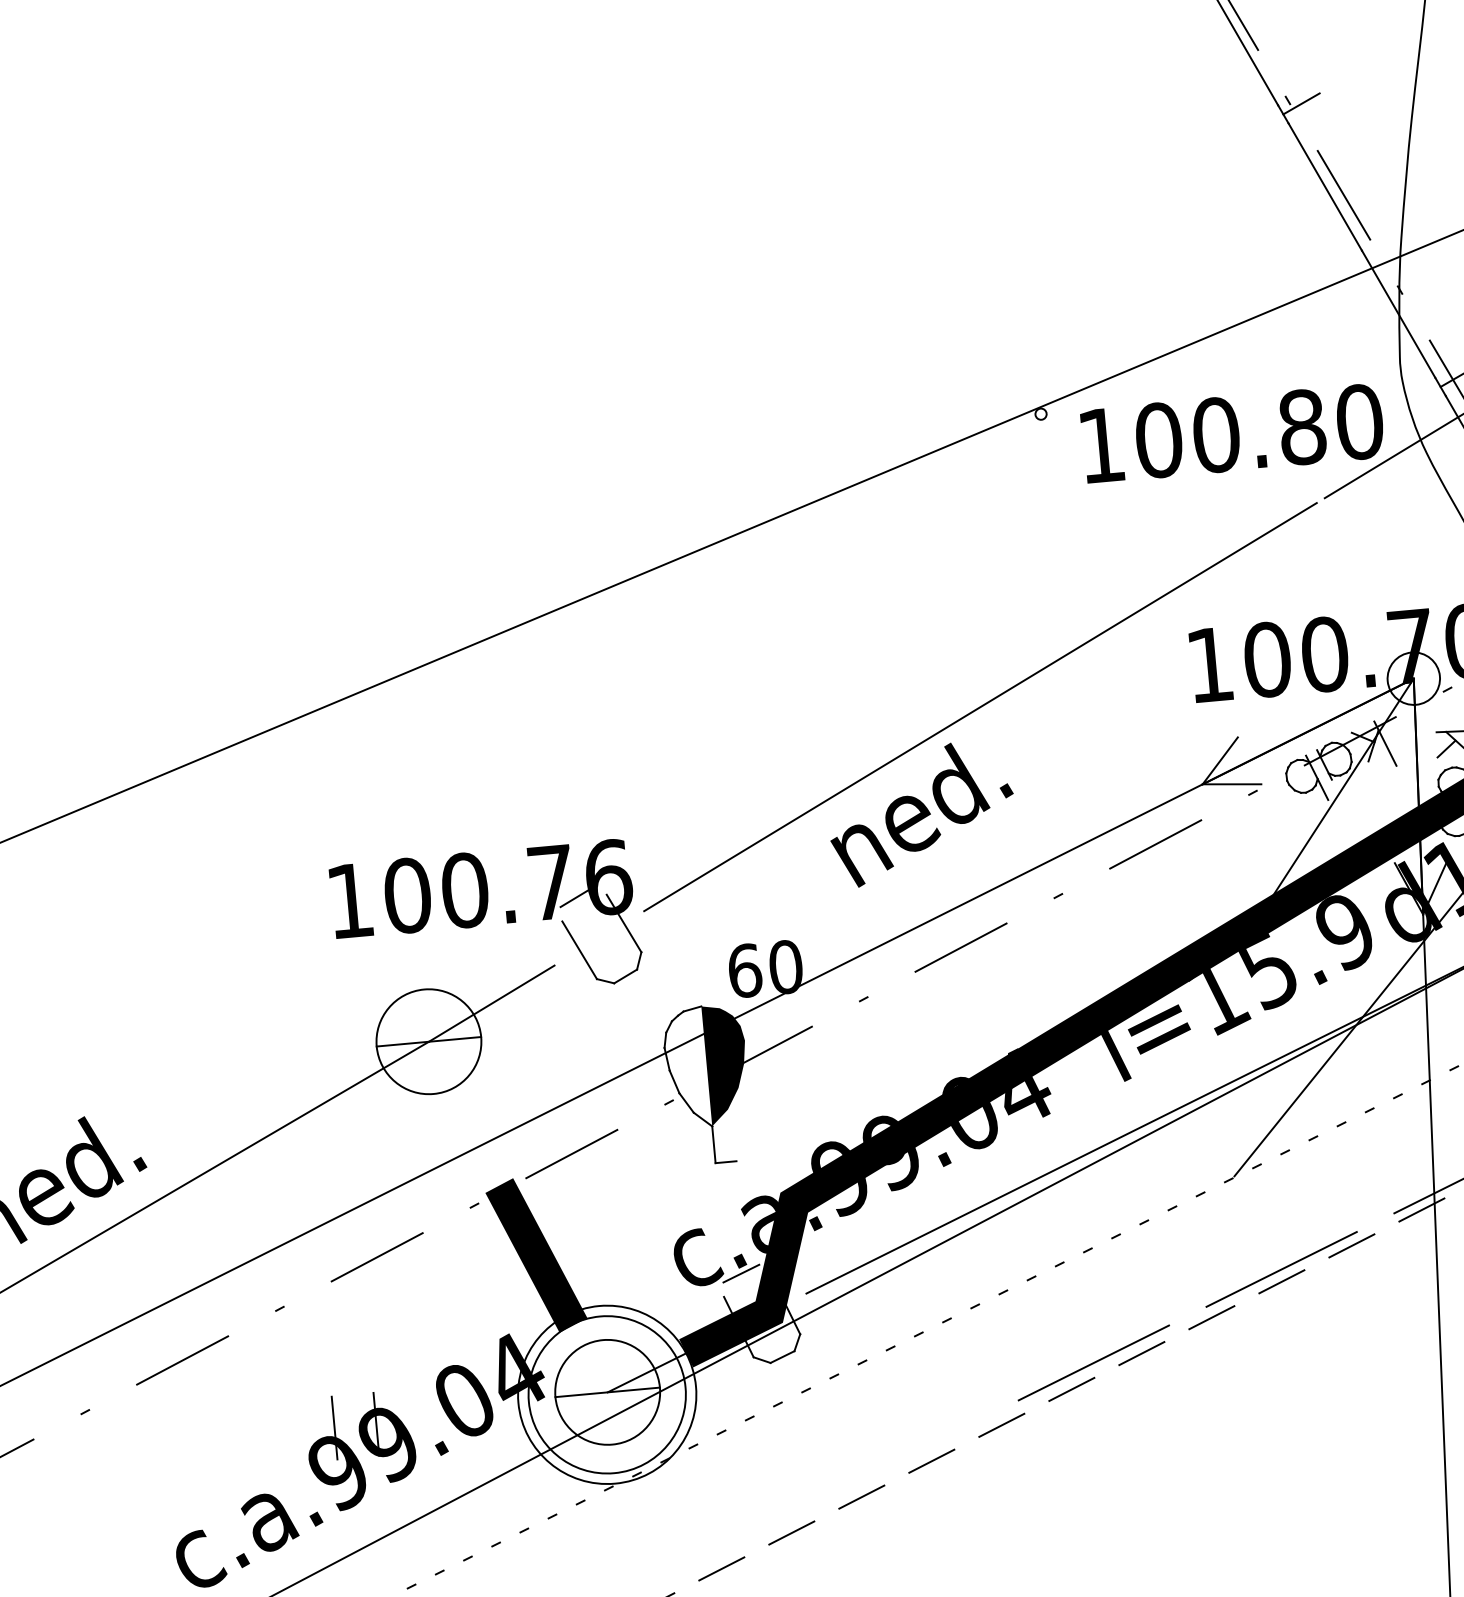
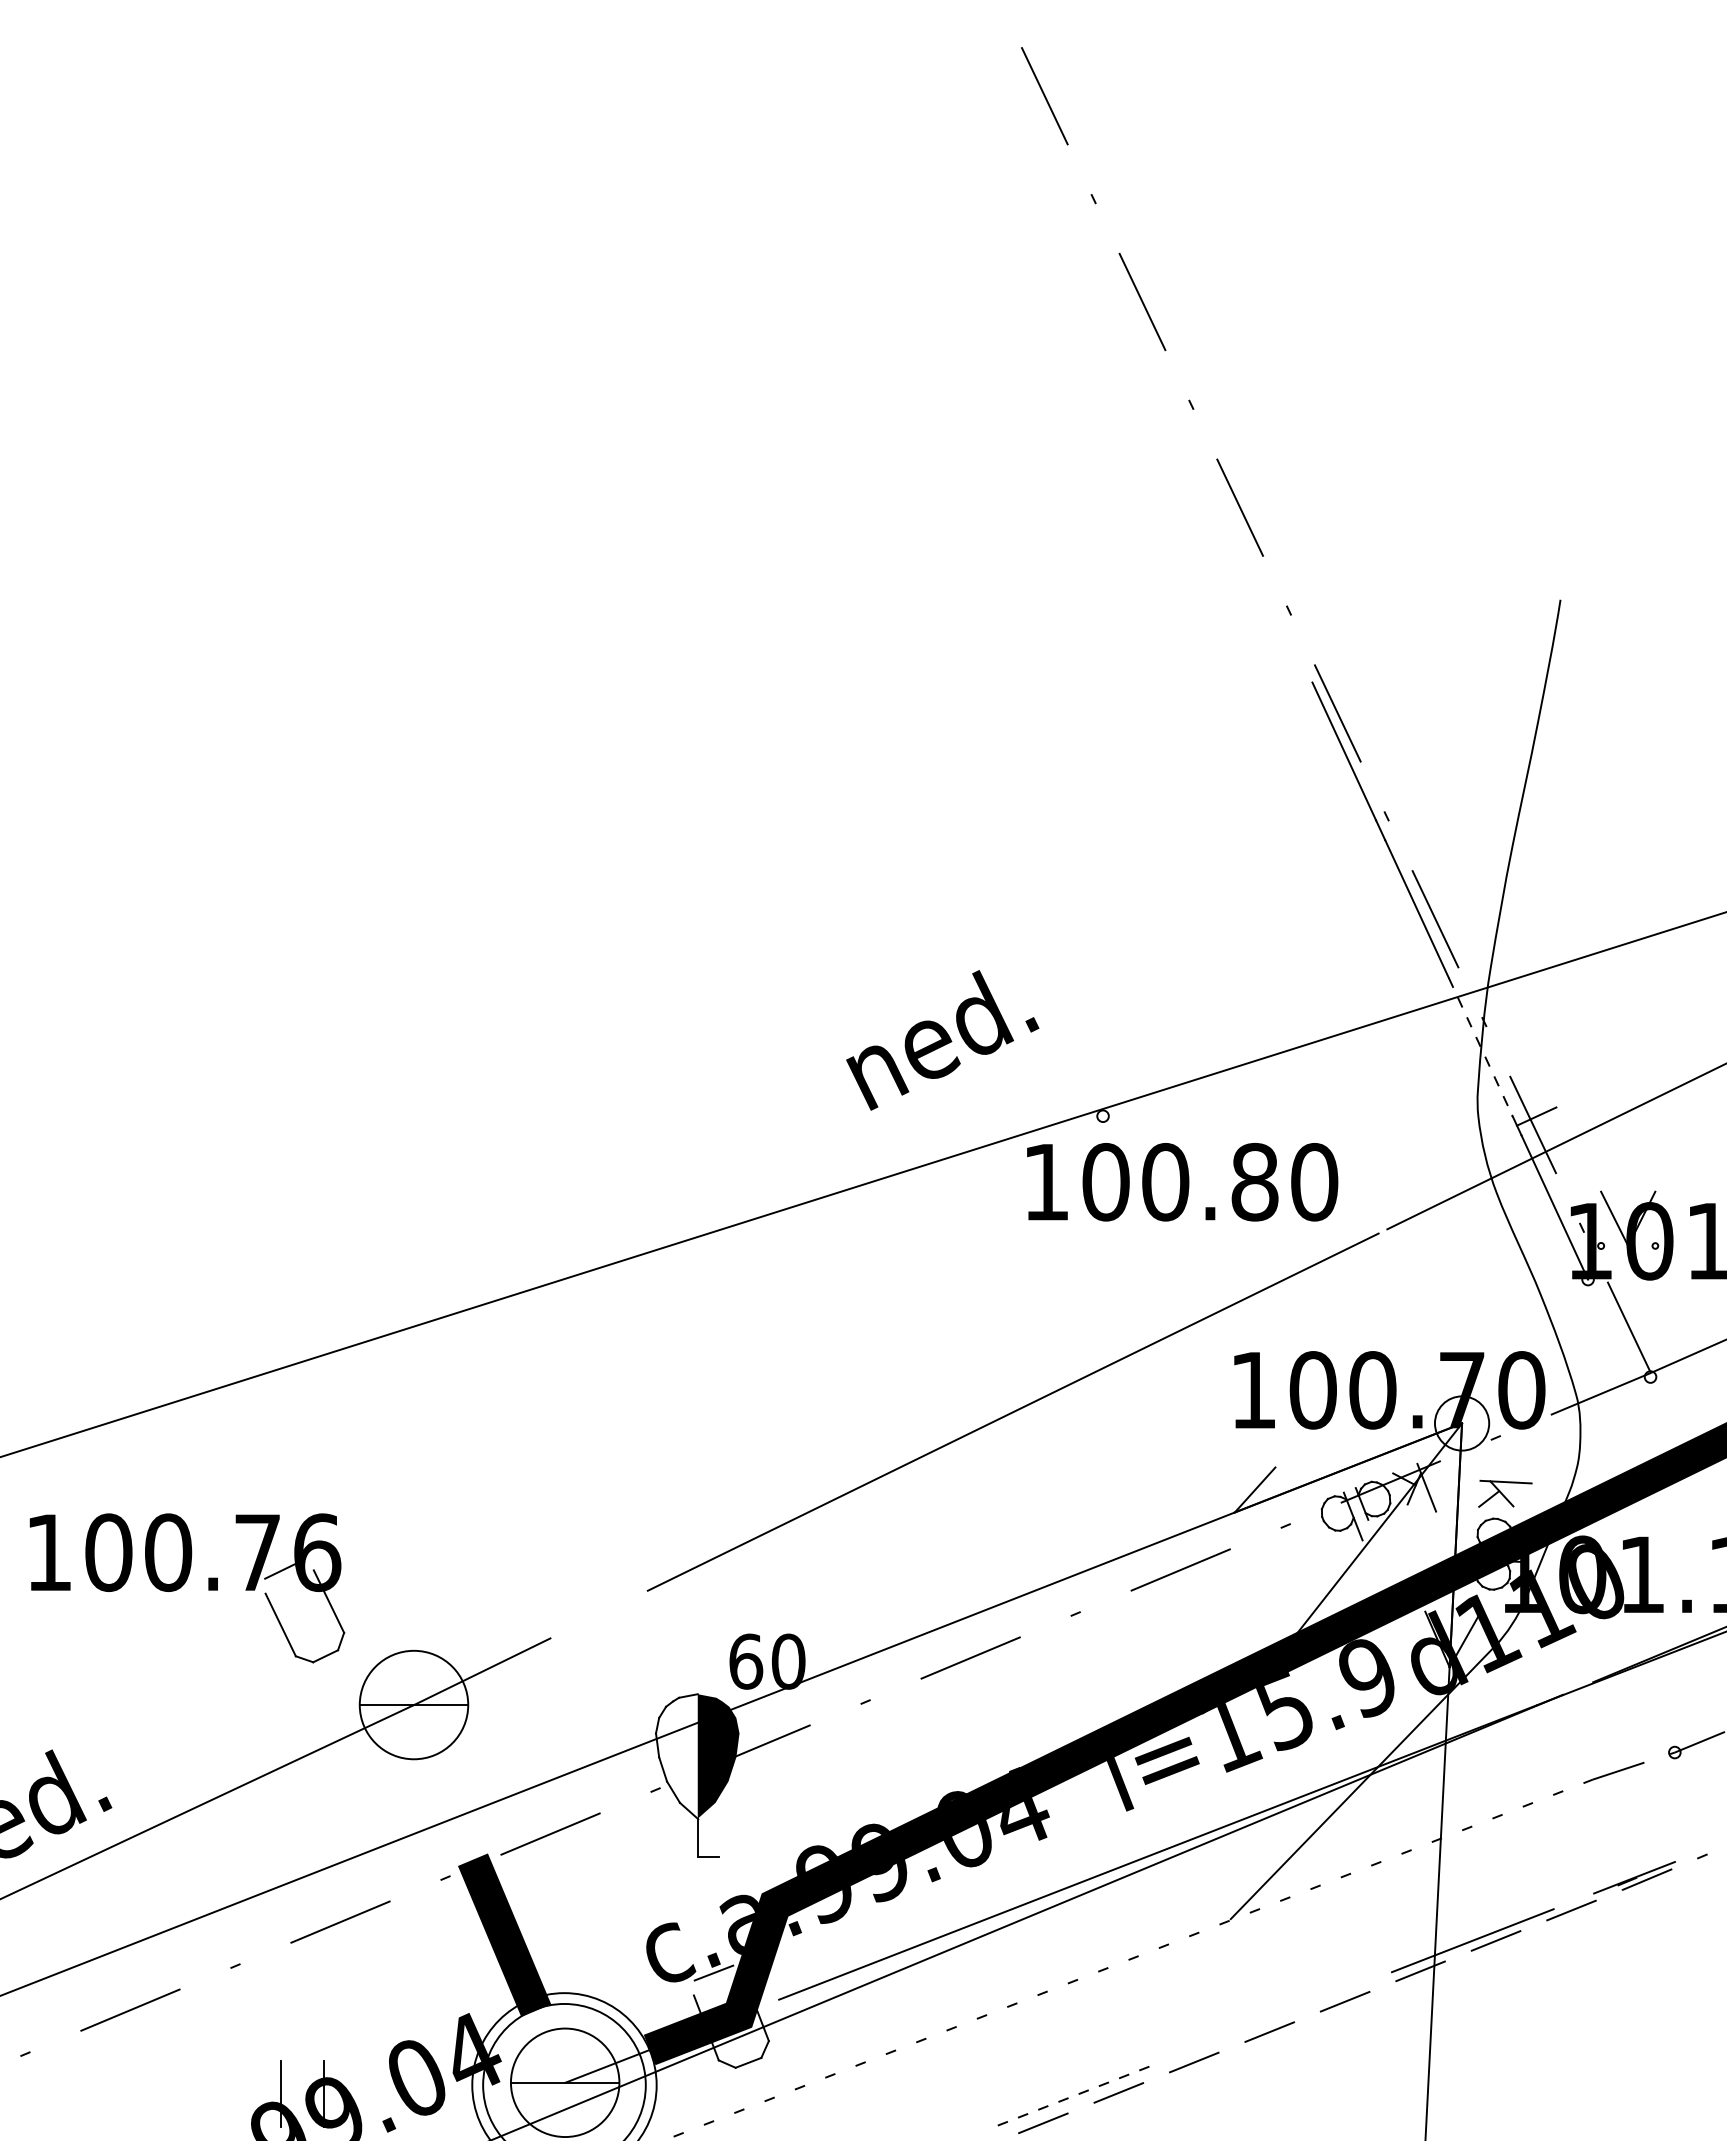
line: (1301, 104) -> (1400, 821), removed
line: (1398, 313) -> (1480, 1046), solid -> dashed
text: (1232, 433) -> (1182, 1182), moved
line: (1231, 783) -> (1264, 1514), removed
text: (921, 813) -> (942, 1040), moved
part: (486, 923) -> (187, 1588), moved
line: (1281, 1268) -> (1270, 2018), removed
line: (1093, 1363) -> (1068, 2098), solid -> dashed

